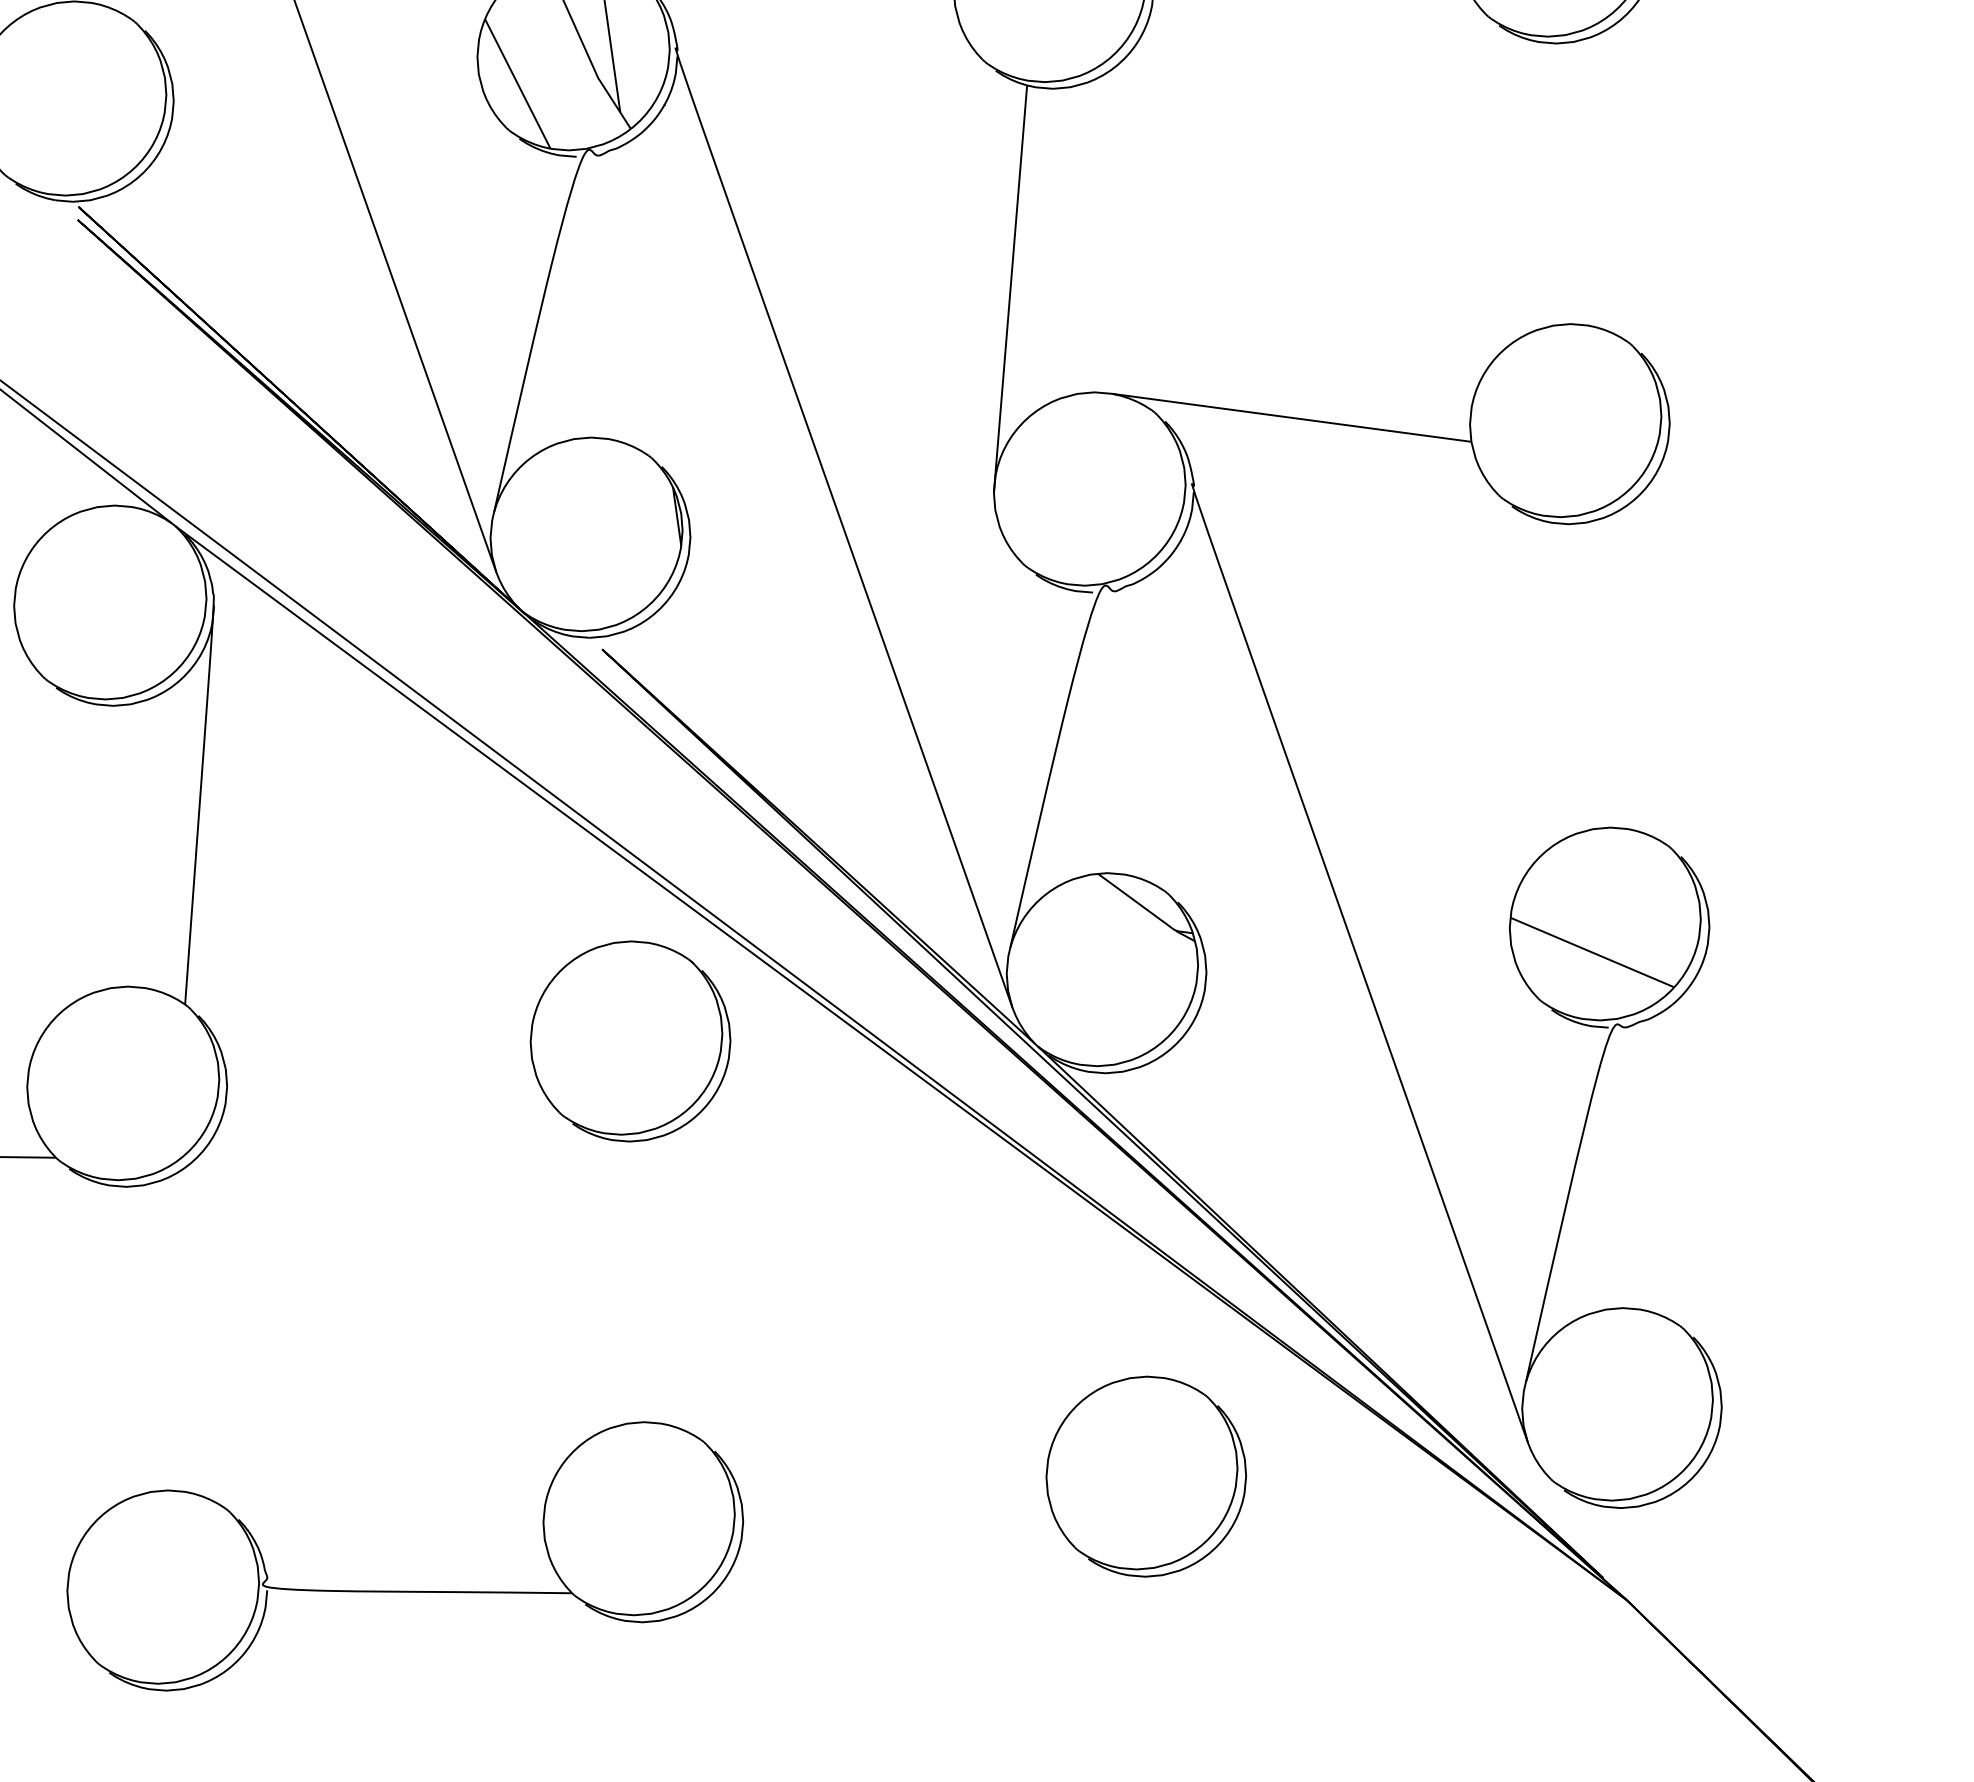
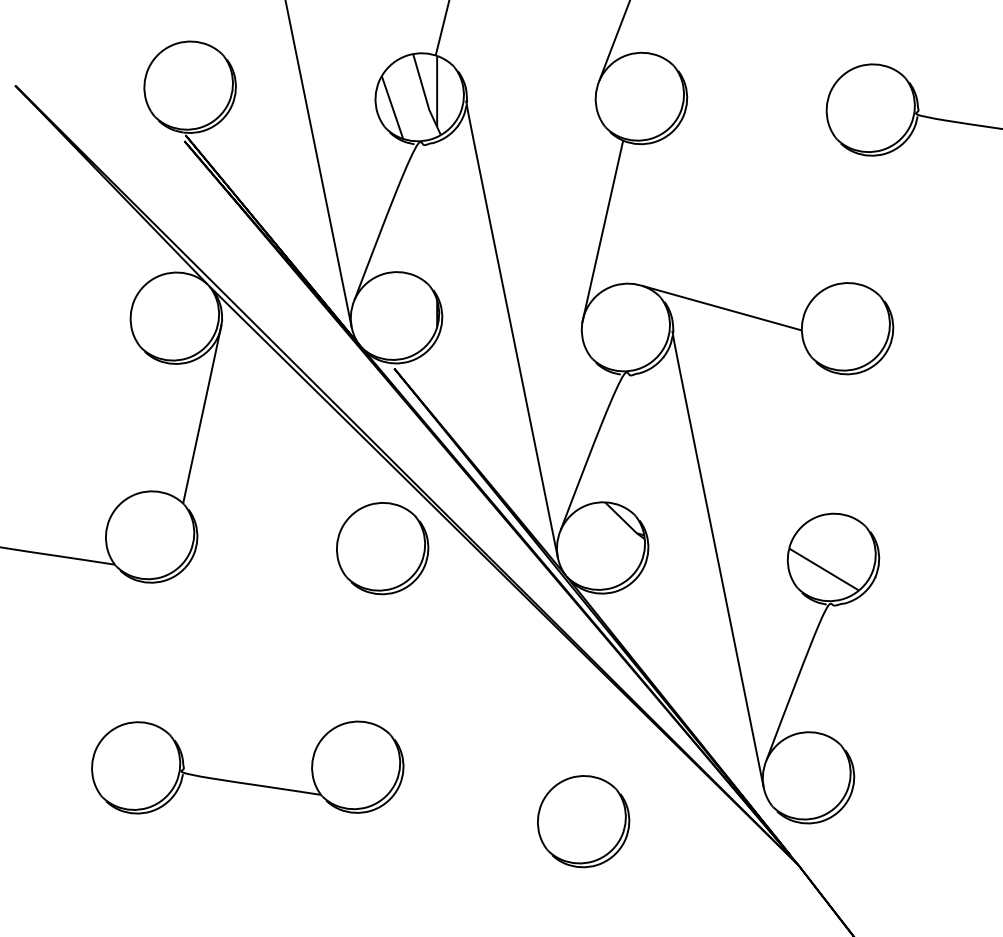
part: (1146, 1476) -> (583, 821), moved

